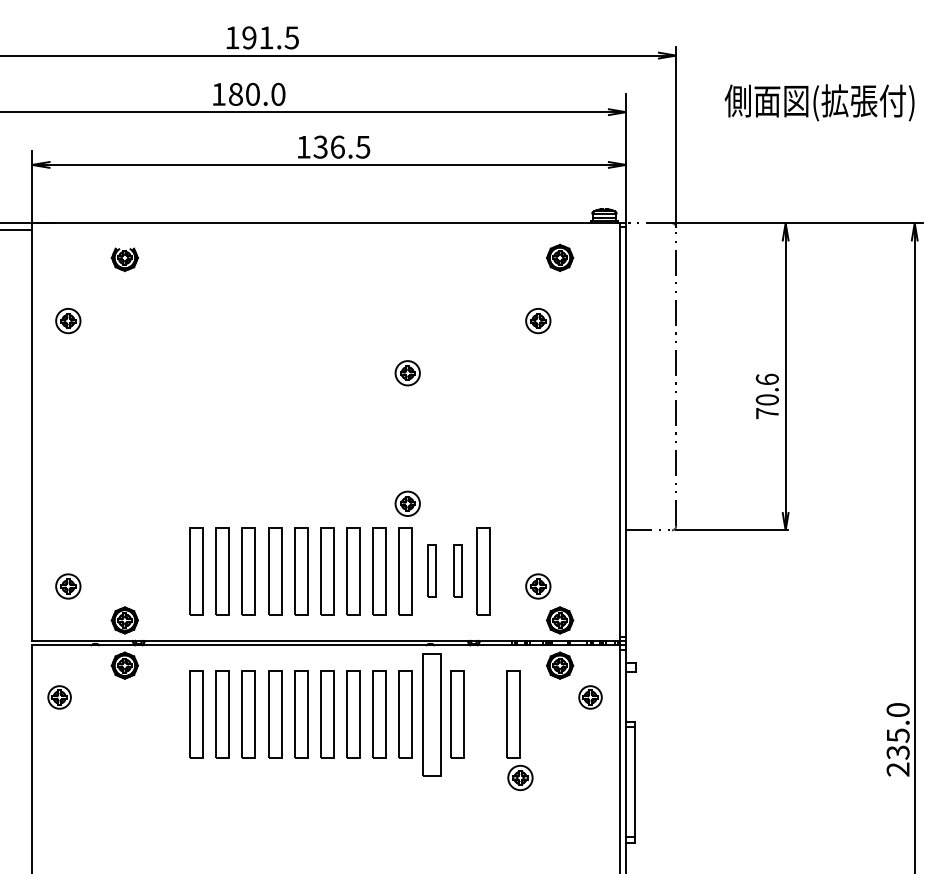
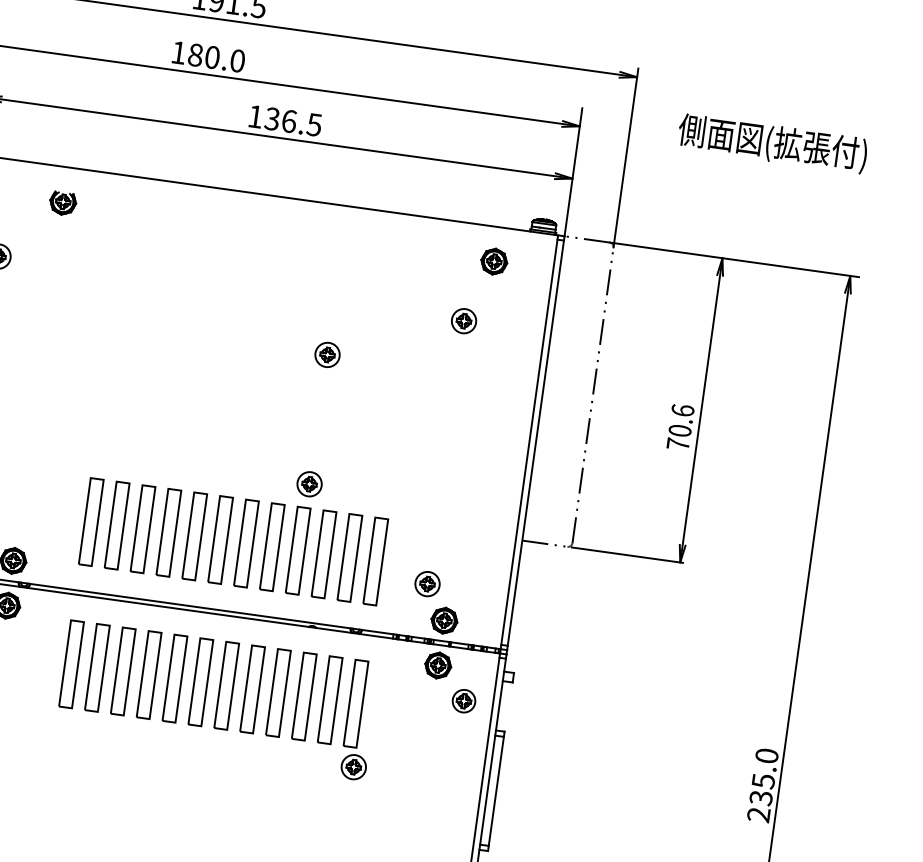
part: (431, 571) -> (323, 554), size x1.67
part: (457, 571) -> (349, 558), size x1.67
part: (431, 714) -> (304, 696), size x0.71
part: (519, 730) -> (359, 720), moved

